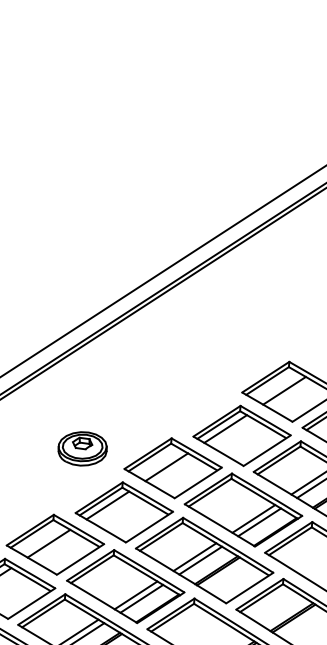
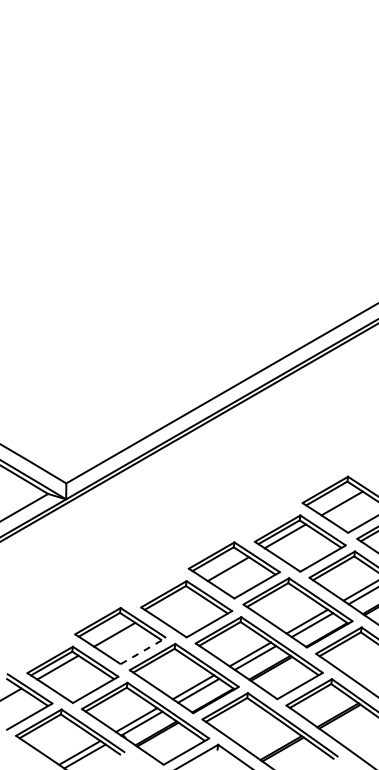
part: (82, 448) -> (150, 547), removed
line: (107, 504) -> (171, 601), removed
line: (80, 558) -> (143, 650), solid -> dashed

